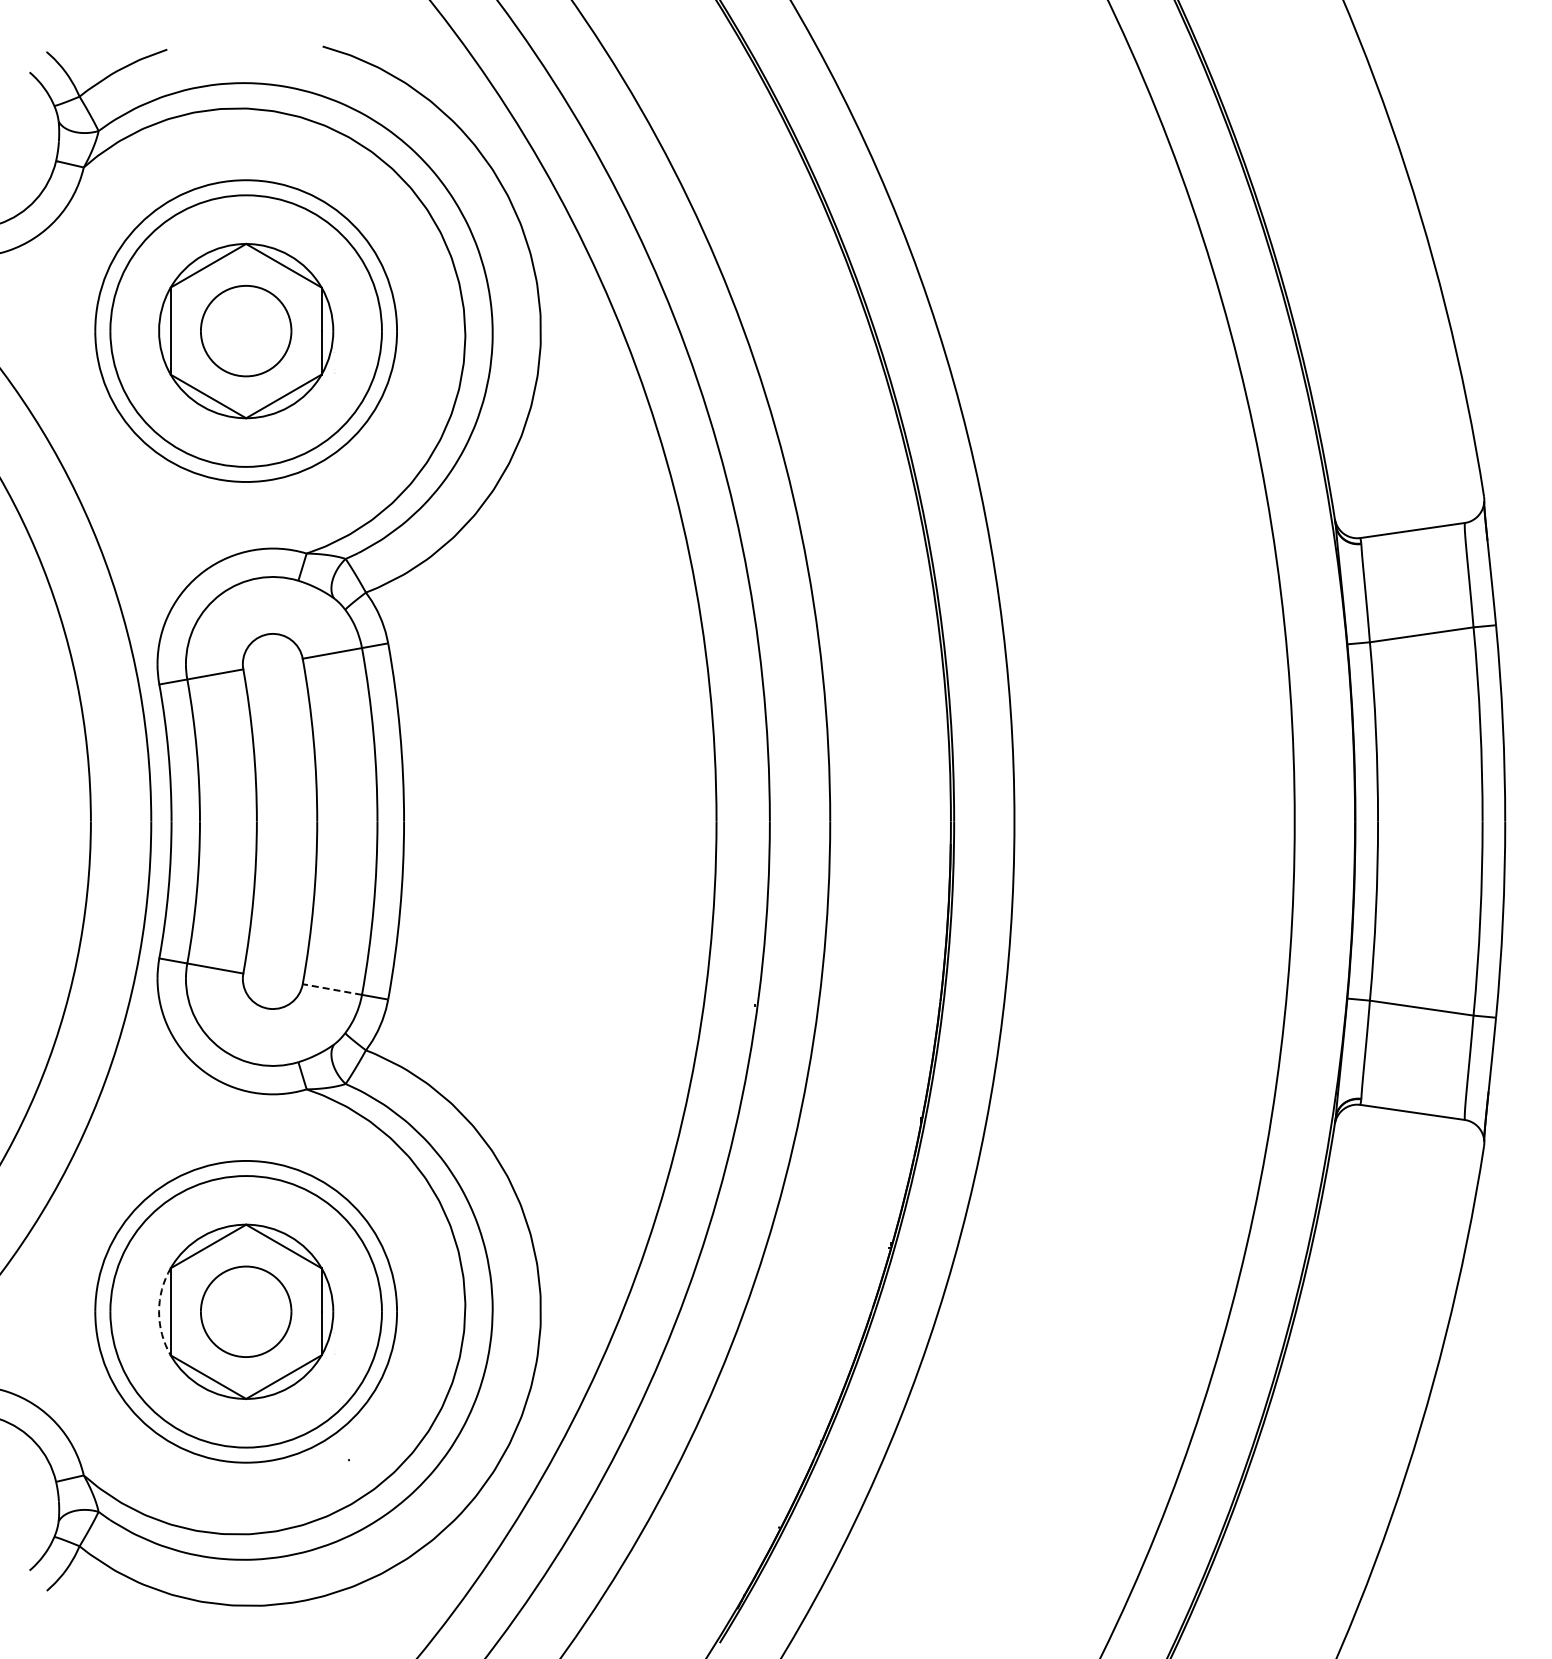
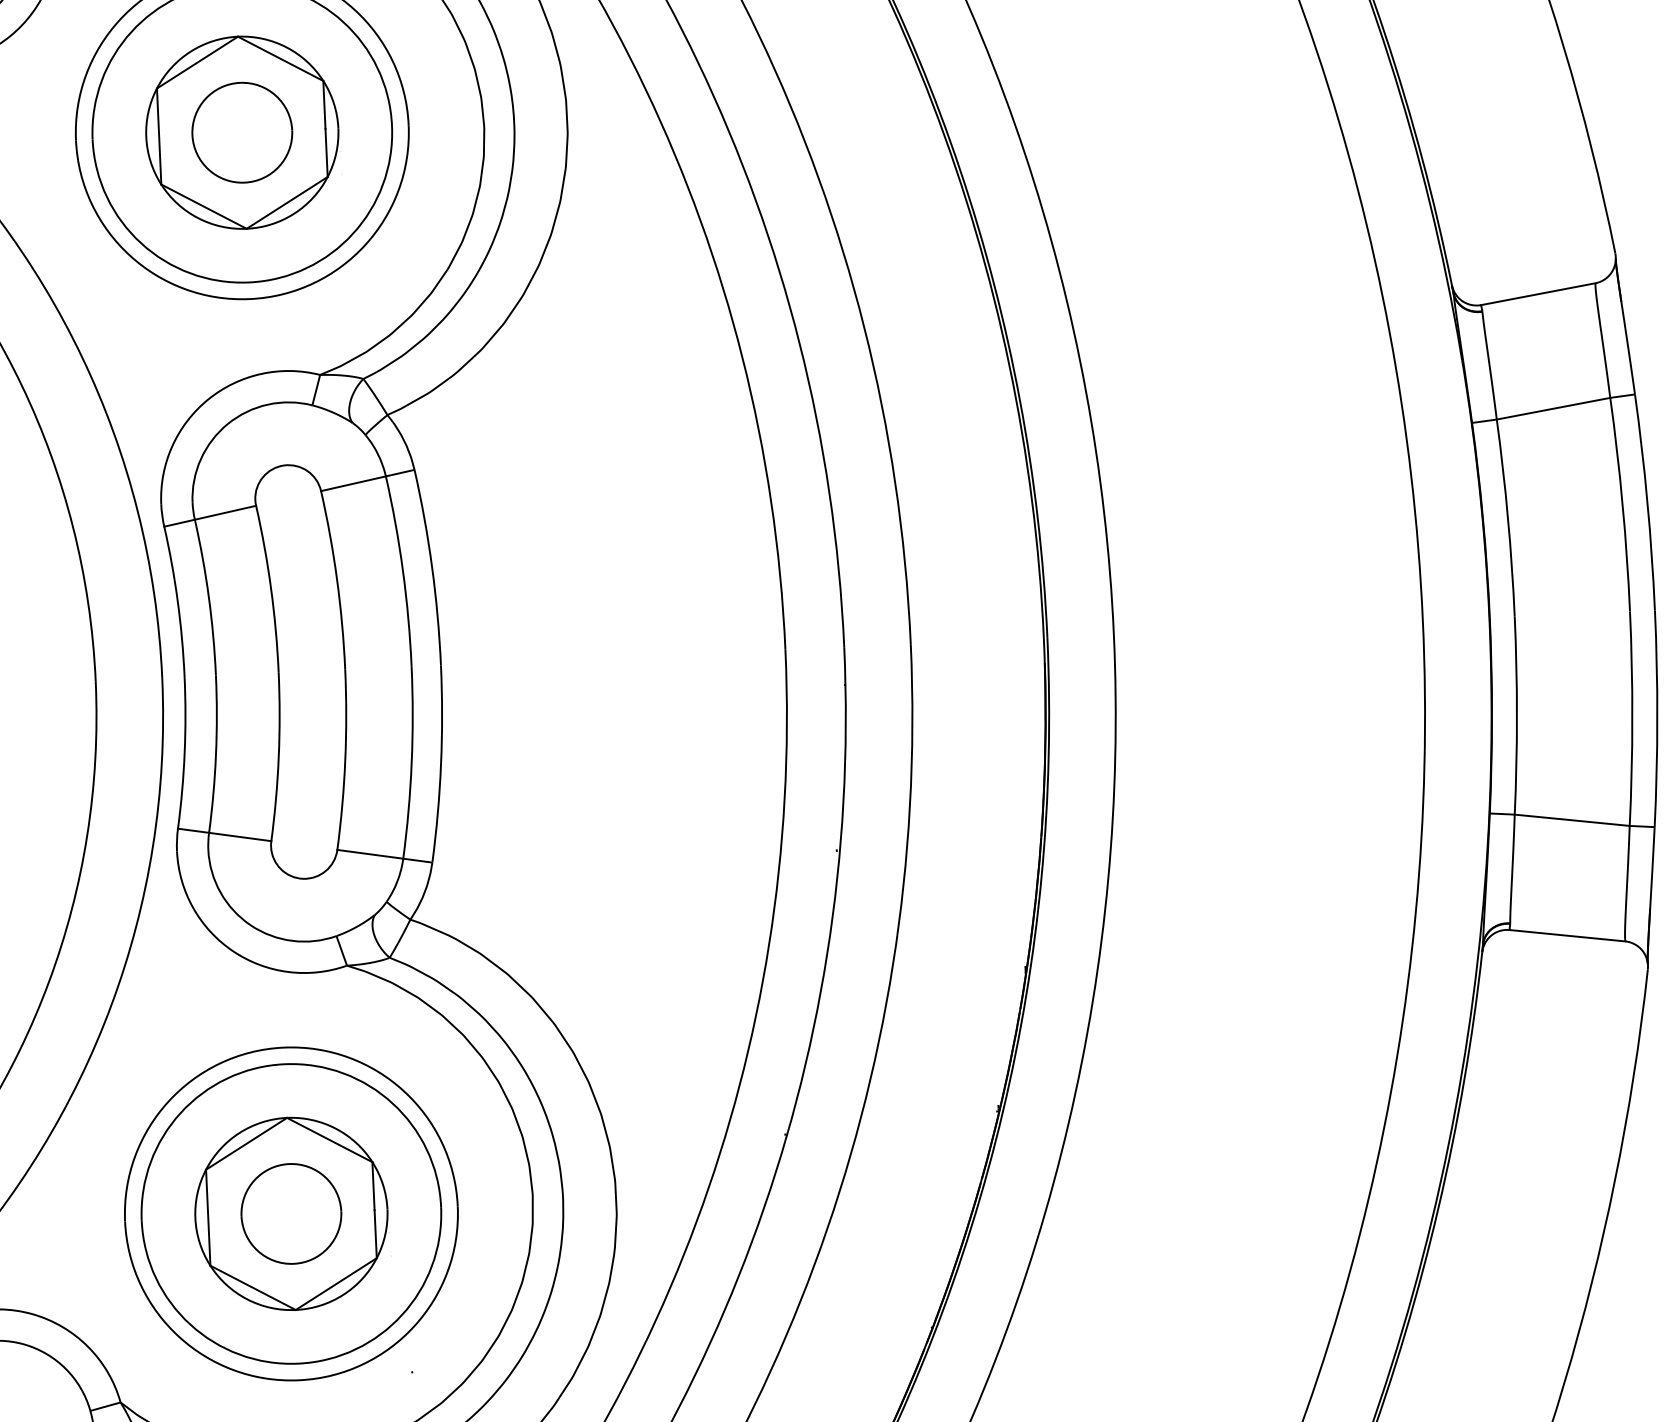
line: (331, 989) -> (369, 854), dashed -> solid
arc: (159, 1311) -> (195, 1217), dashed -> solid

